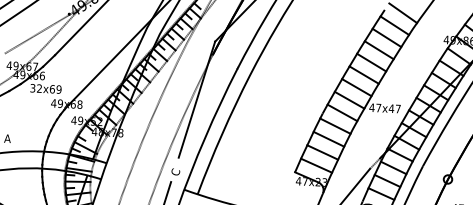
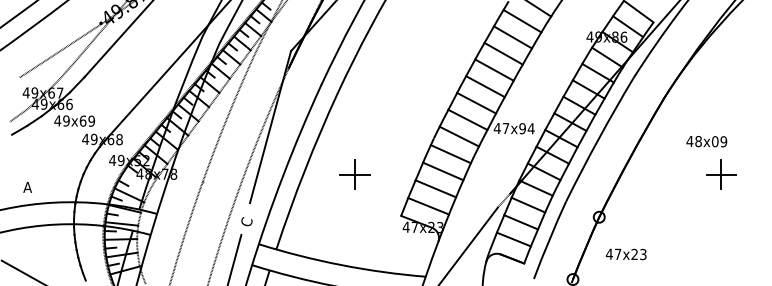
text: (35, 88) -> (61, 120), 32x69 -> 49x69
text: (394, 108) -> (526, 128), 47x47 -> 47x94
part: (260, 138) -> (354, 174), added

